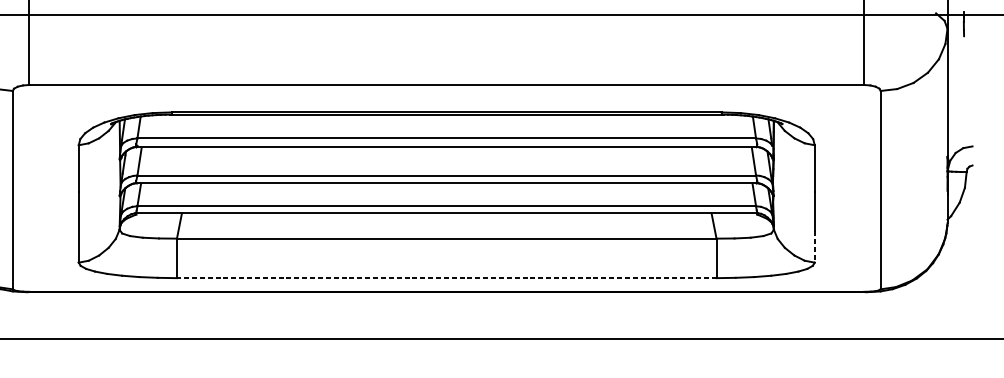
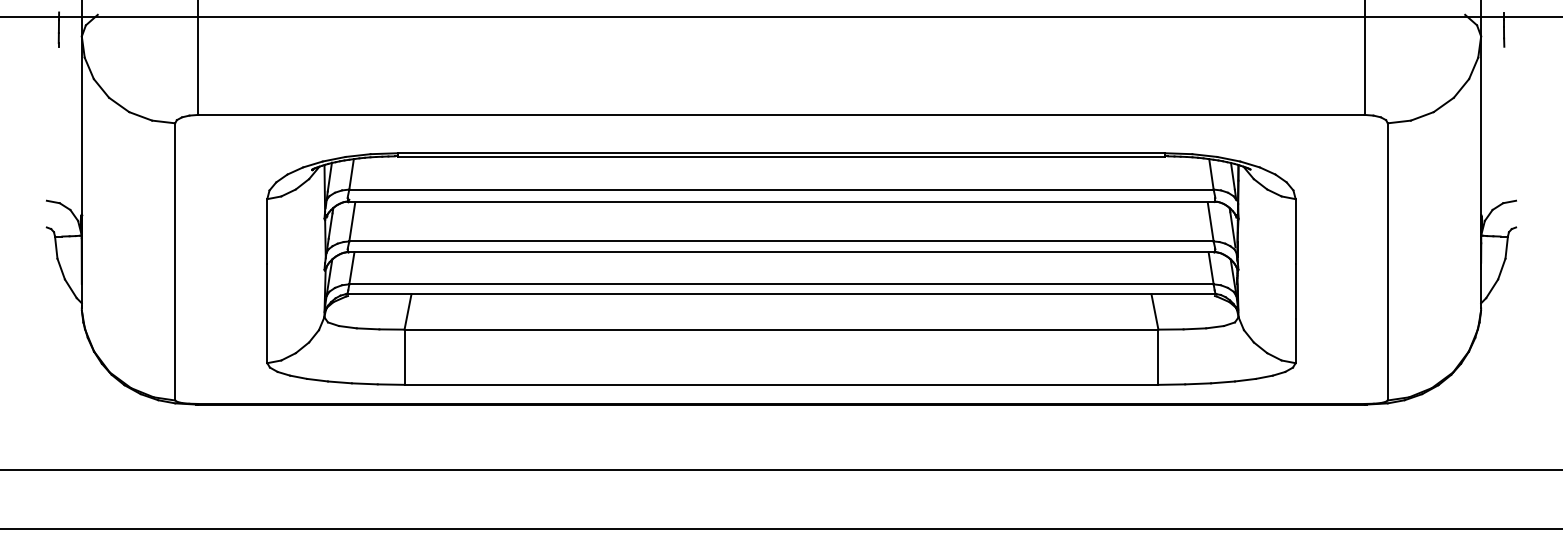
line: (814, 247) -> (1295, 341), dashed -> solid
line: (446, 277) -> (781, 384), dashed -> solid

